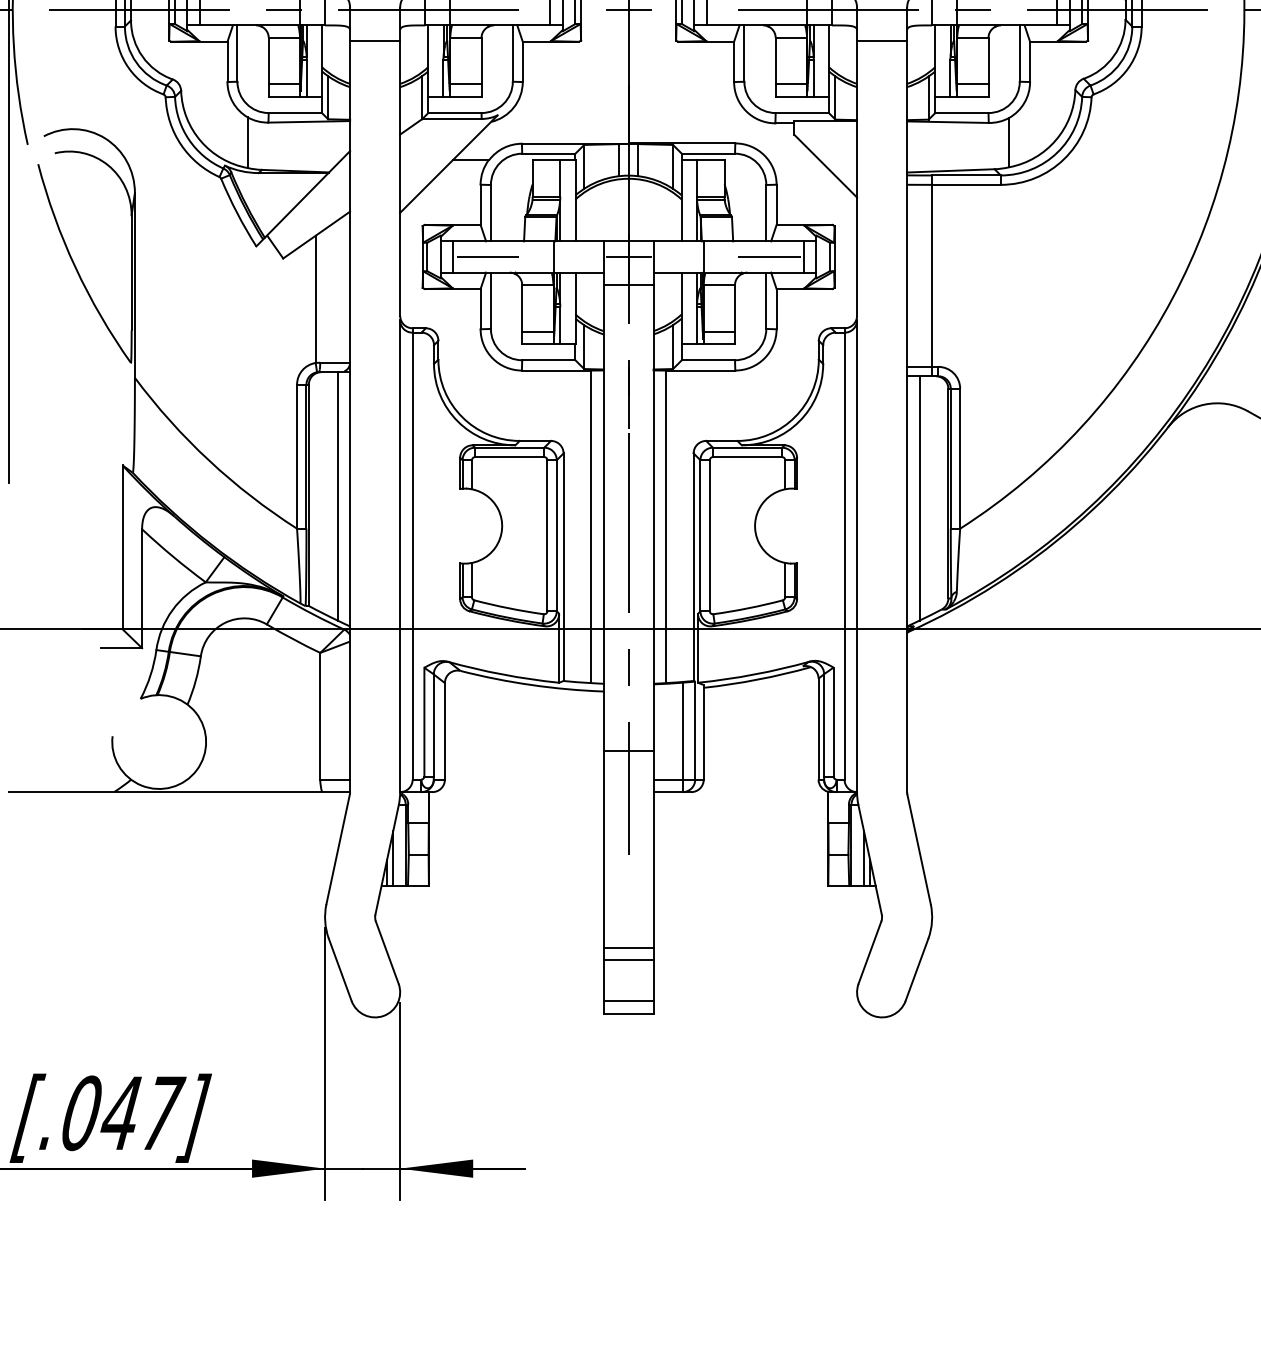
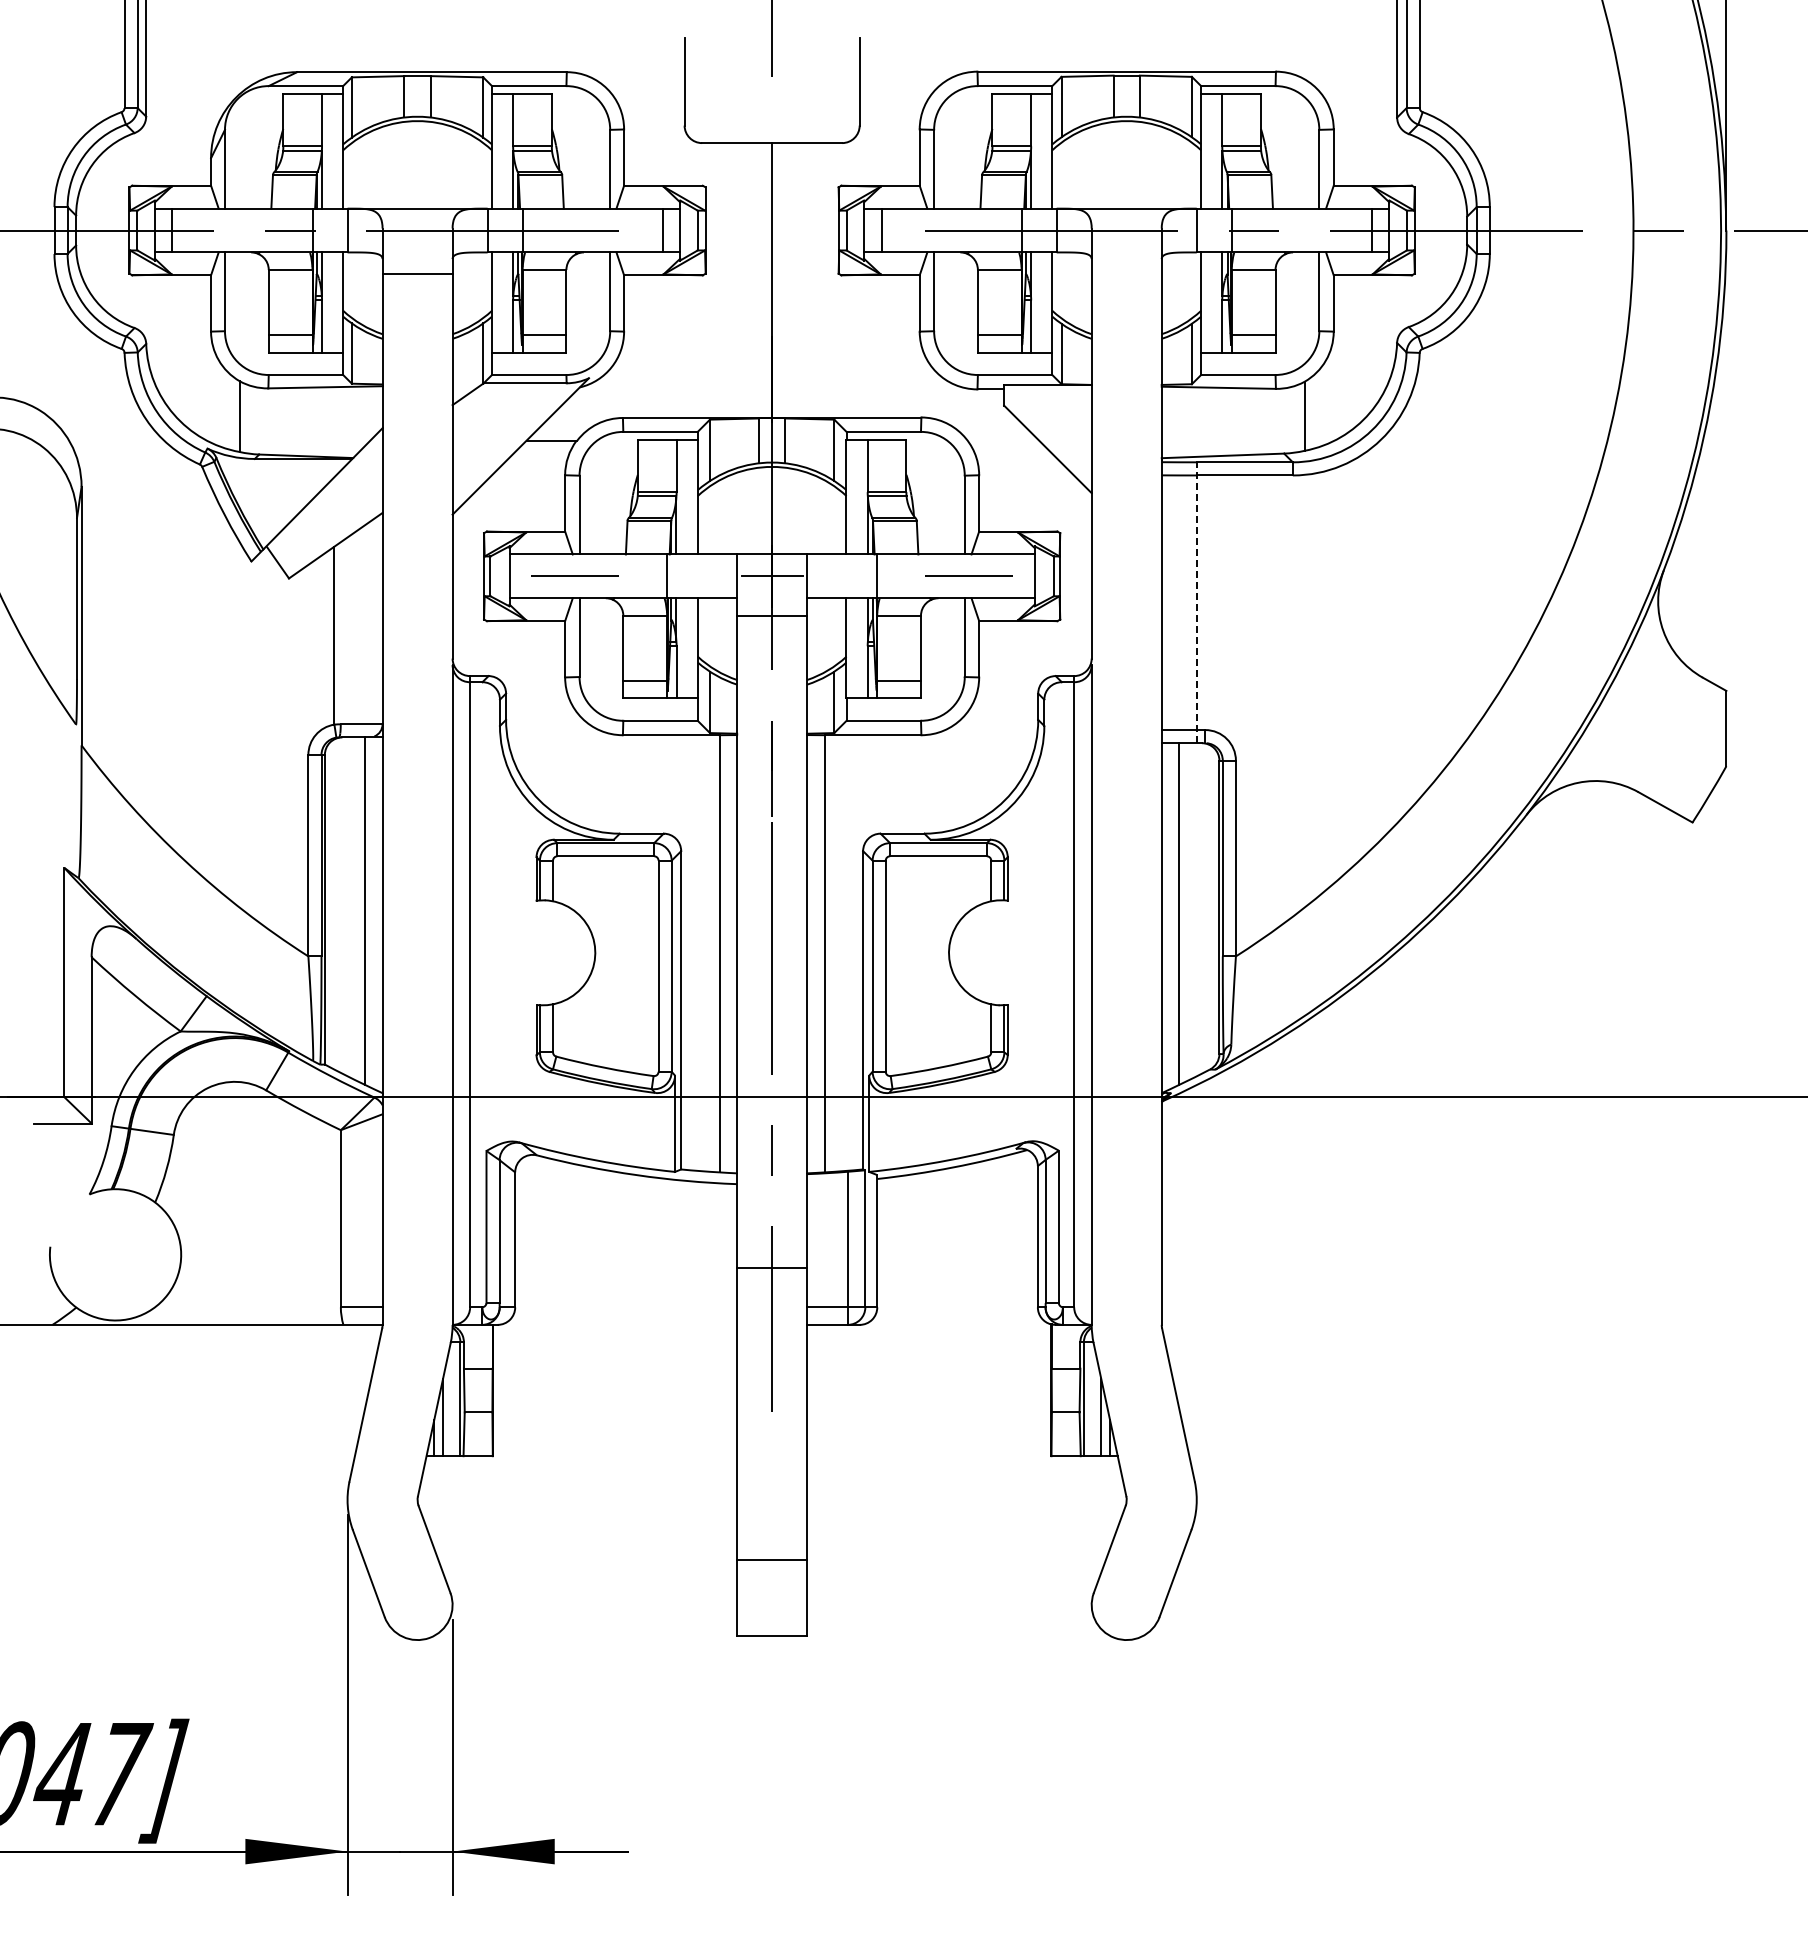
line: (628, 9) -> (771, 230), removed
line: (881, 41) -> (1126, 274), removed
line: (453, 257) -> (527, 576), removed
line: (804, 257) -> (1017, 576), removed
line: (931, 275) -> (1196, 602), solid -> dashed
line: (628, 947) -> (772, 1542), removed
line: (628, 1000) -> (772, 1616), removed

